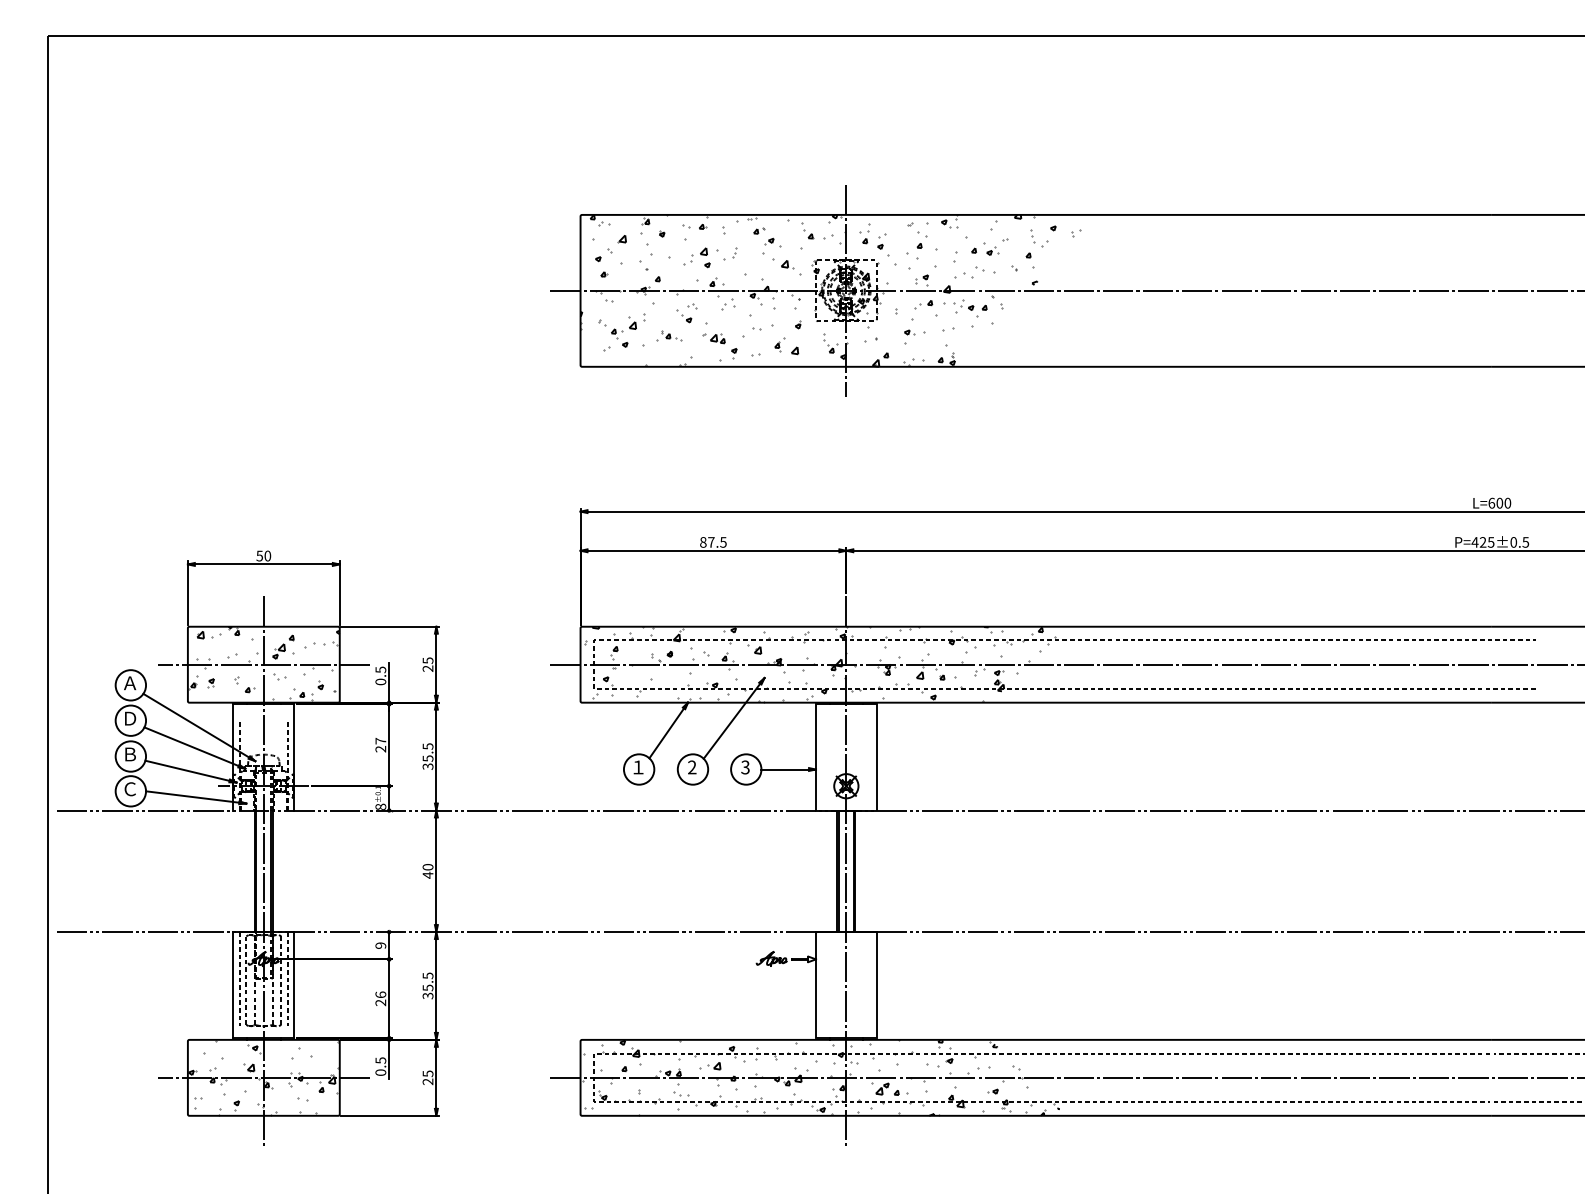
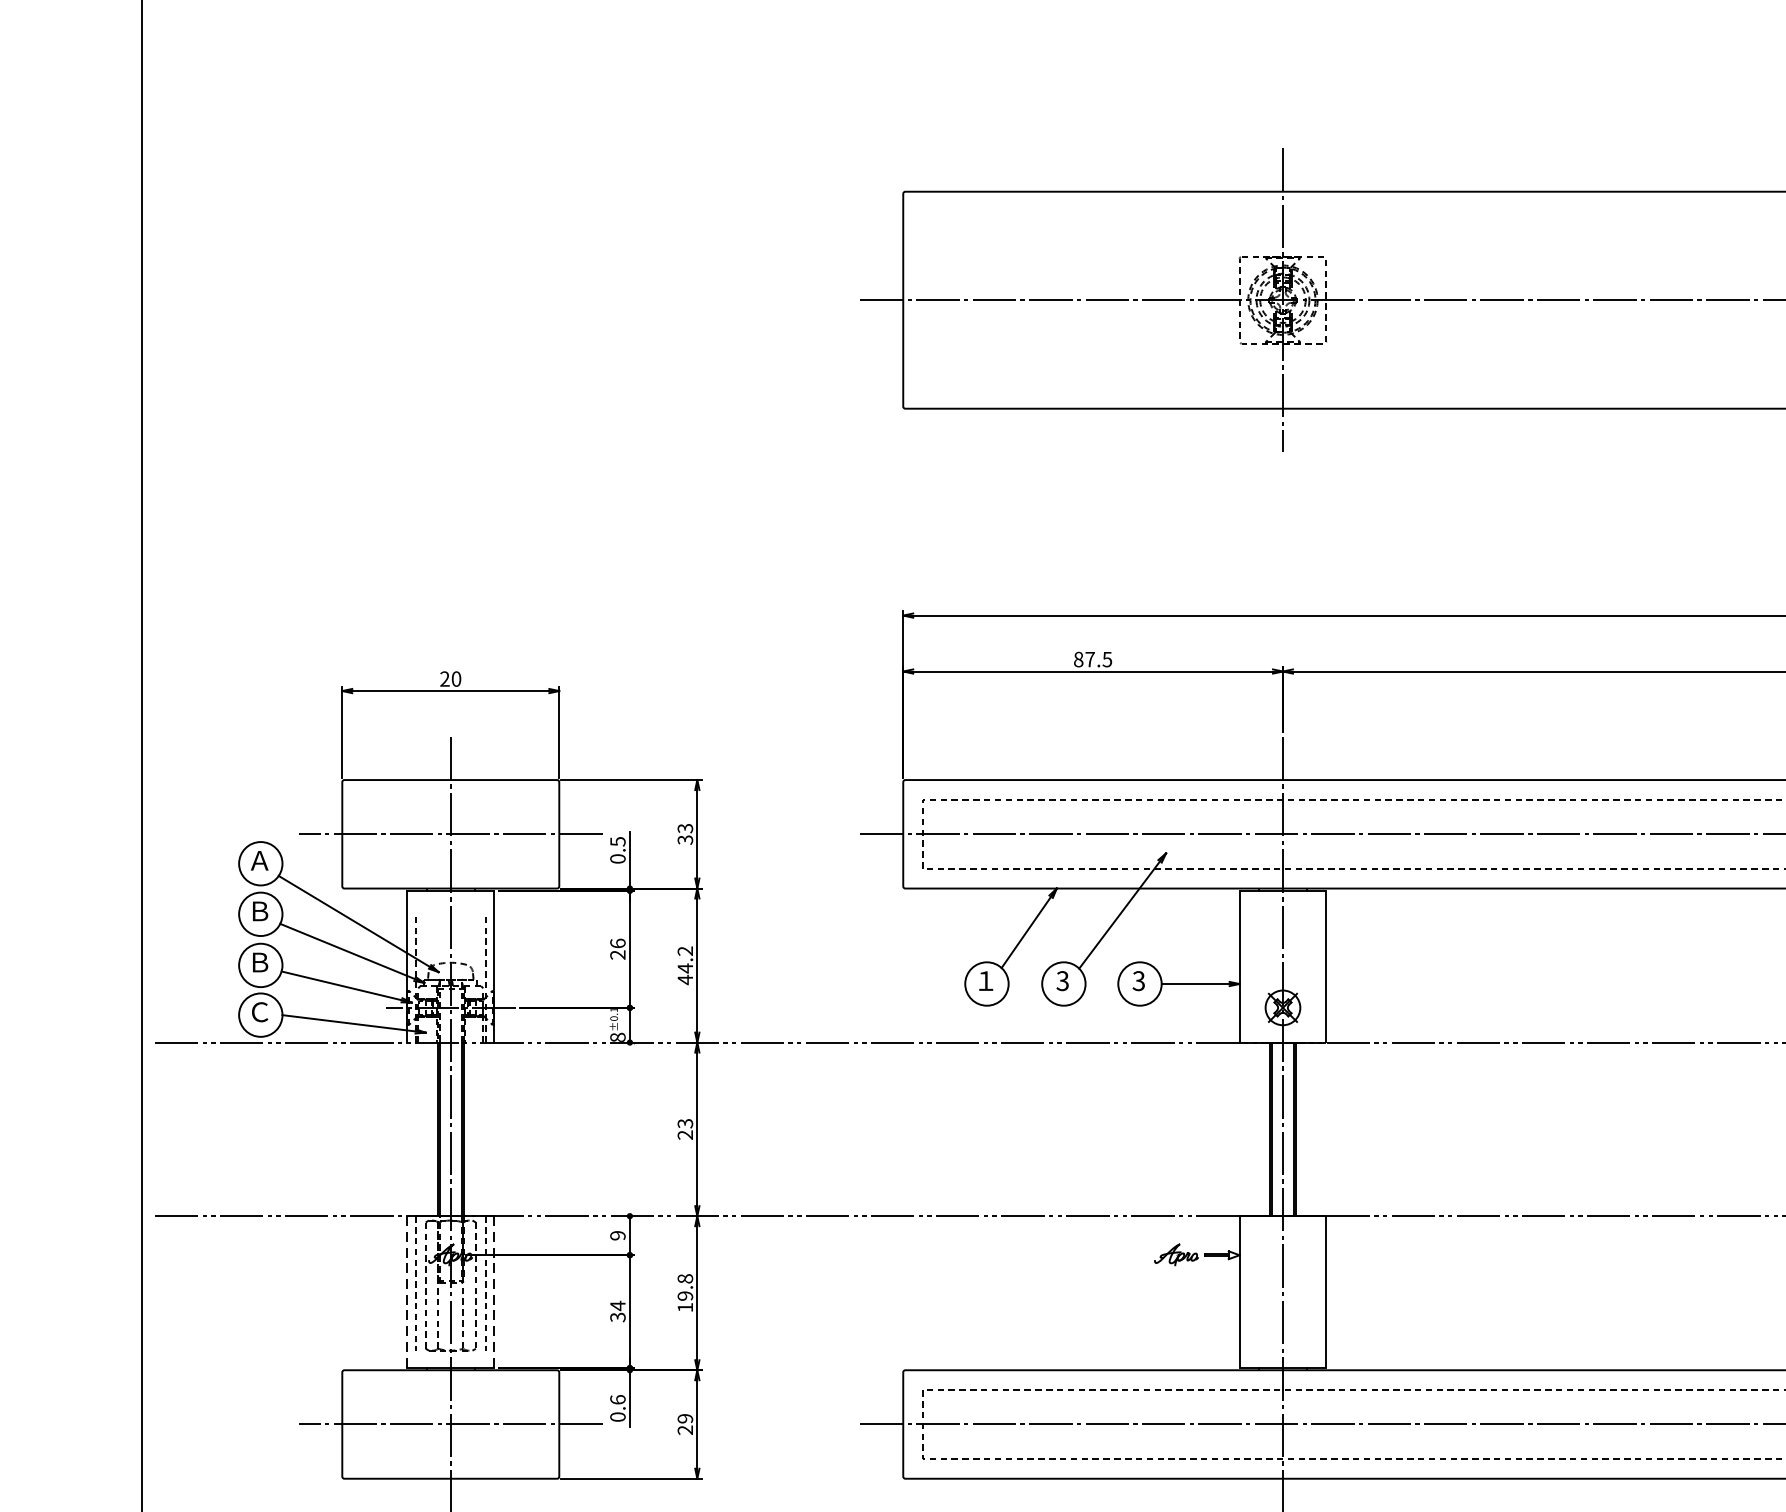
hatch: (829, 290) -> (1258, 299), removed
text: (259, 555) -> (444, 678), 50 -> 20
hatch: (263, 663) -> (450, 832), removed
text: (427, 664) -> (684, 833), 25 -> 33
hatch: (819, 664) -> (1244, 833), removed
text: (130, 718) -> (260, 911), Ｄ -> Ｂ
text: (380, 740) -> (617, 942), 27 -> 26
text: (427, 756) -> (684, 965), 35.5 -> 44.2
text: (691, 767) -> (1061, 981), 2 -> 3
text: (427, 871) -> (684, 1129), 40 -> 23
line: (233, 985) -> (407, 1292), solid -> dashed
line: (294, 985) -> (494, 1292), solid -> dashed
text: (427, 985) -> (684, 1292), 35.5 -> 19.8
text: (380, 998) -> (617, 1311), 26 -> 34
text: (380, 1060) -> (617, 1399), 0.5 -> 0.6
text: (427, 1073) -> (684, 1418), 25 -> 29
hatch: (263, 1077) -> (450, 1423), removed
hatch: (821, 1077) -> (1247, 1423), removed

